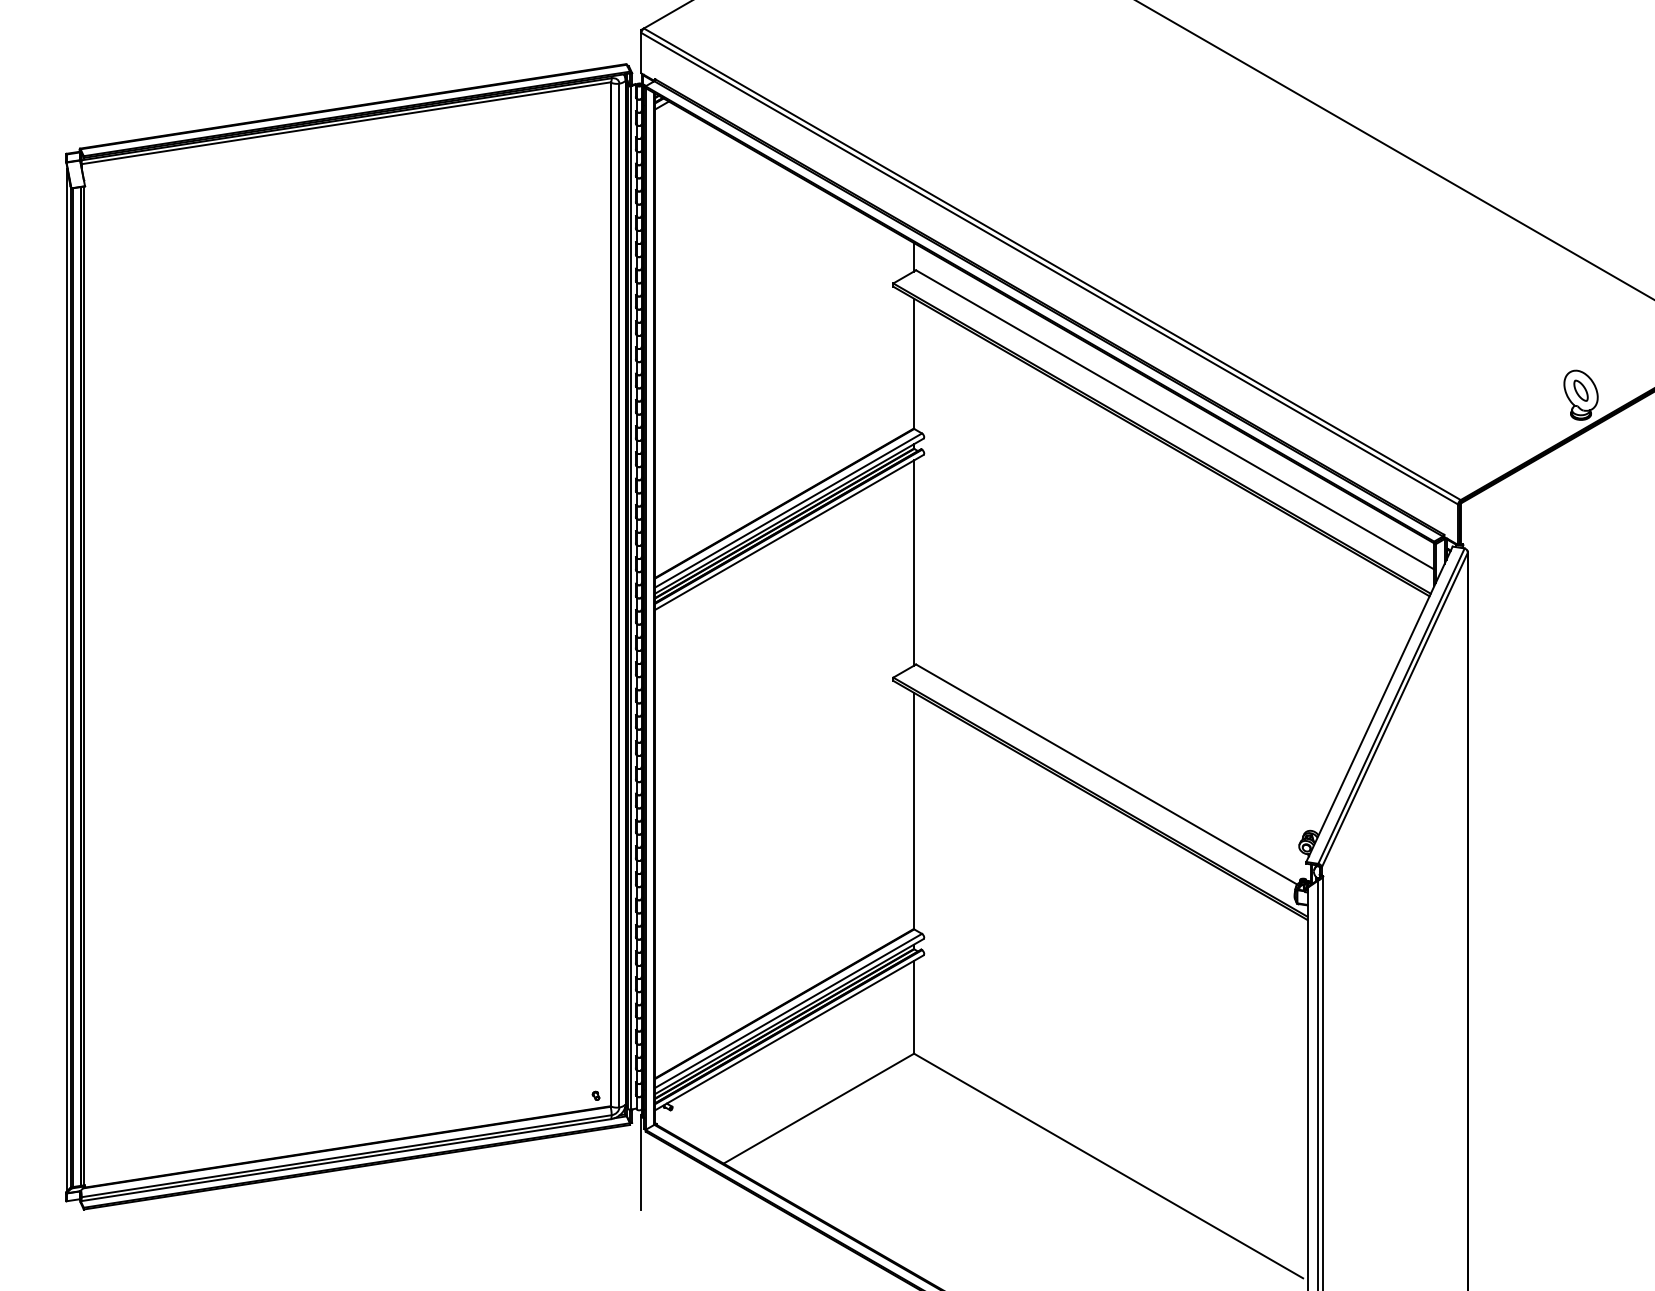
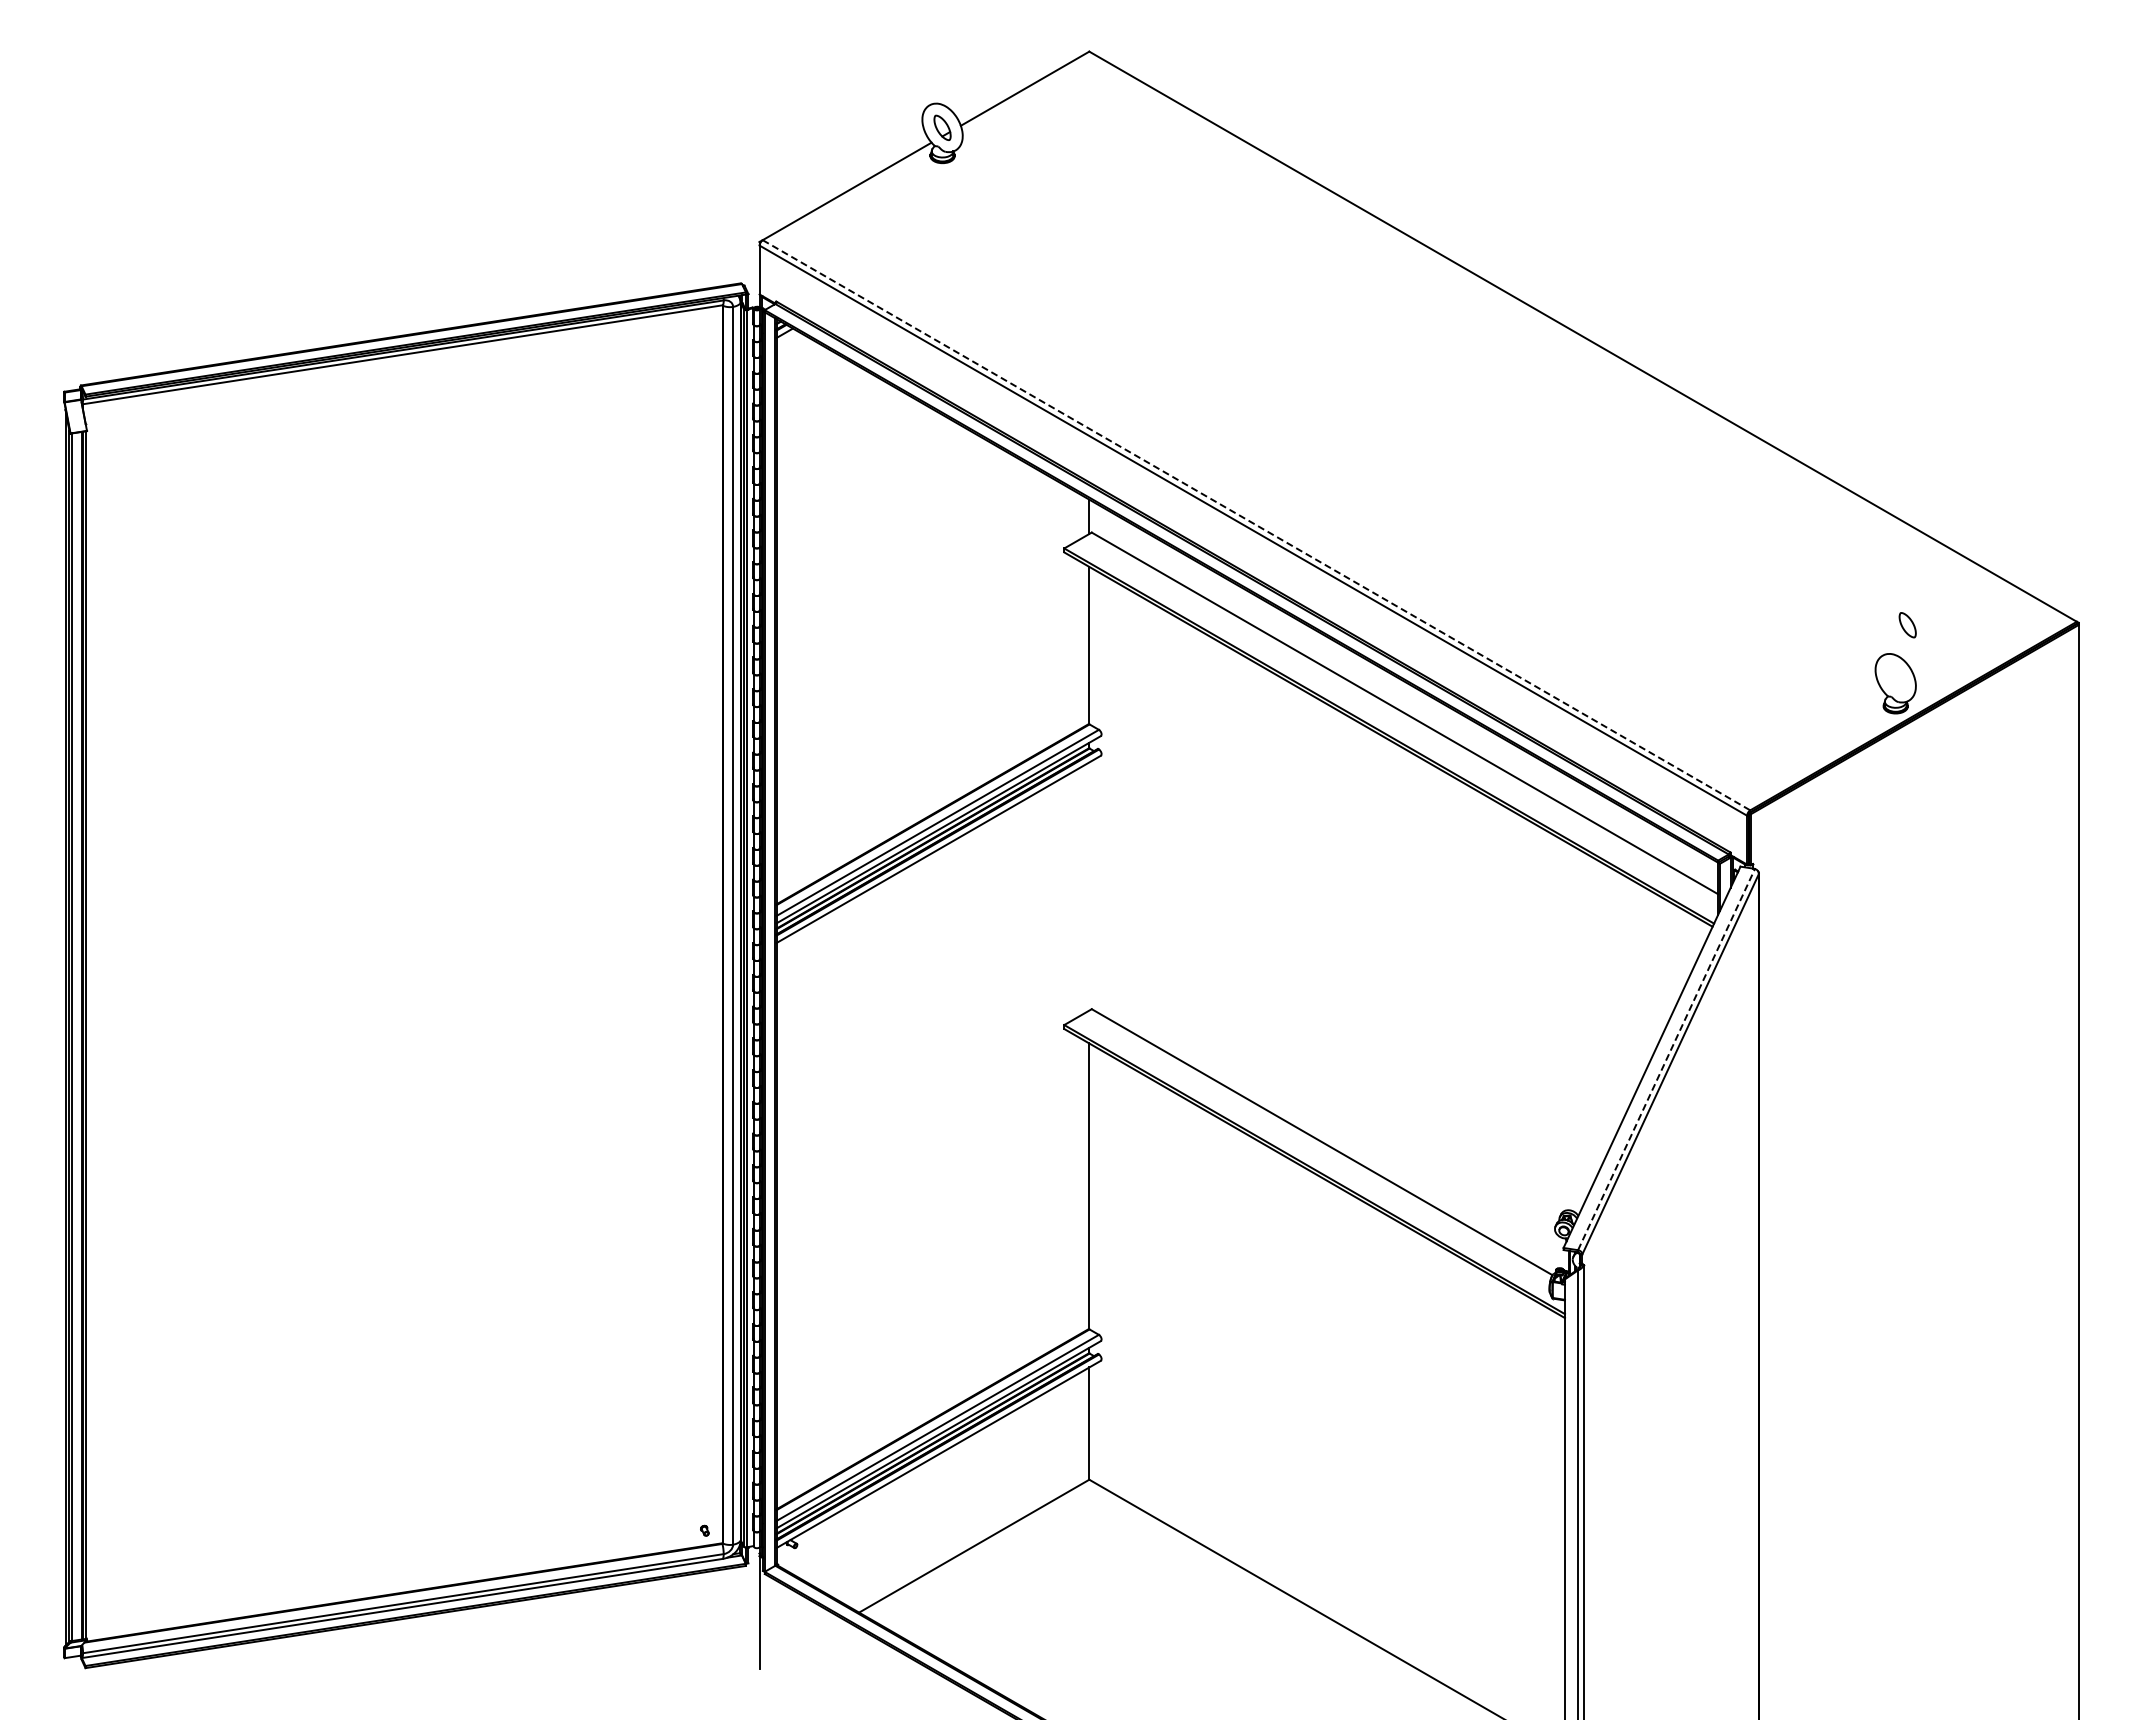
line: (1052, 264) -> (1256, 525), solid -> dashed
part: (1580, 391) -> (1907, 625), moved
line: (914, 563) -> (1089, 886), removed
line: (1391, 706) -> (1666, 1059), solid -> dashed

